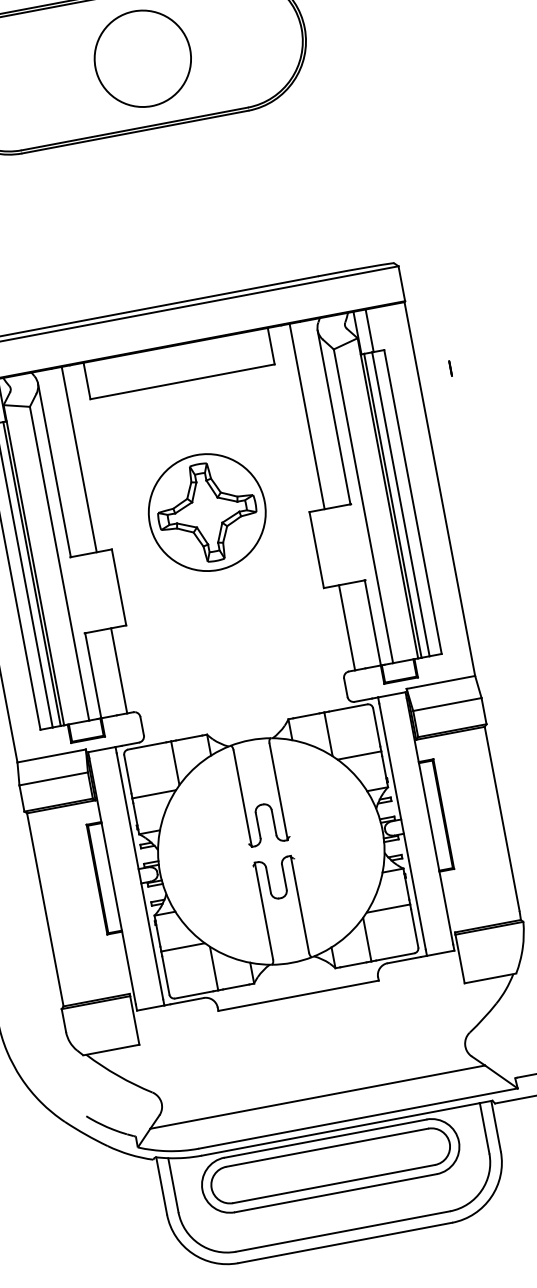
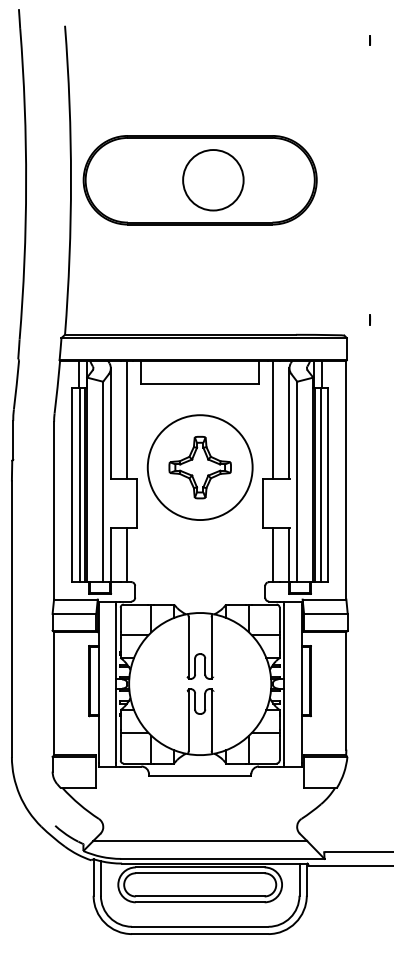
line: (449, 367) -> (369, 319), moved
circle: (206, 512) -> (199, 467), size x1.43

